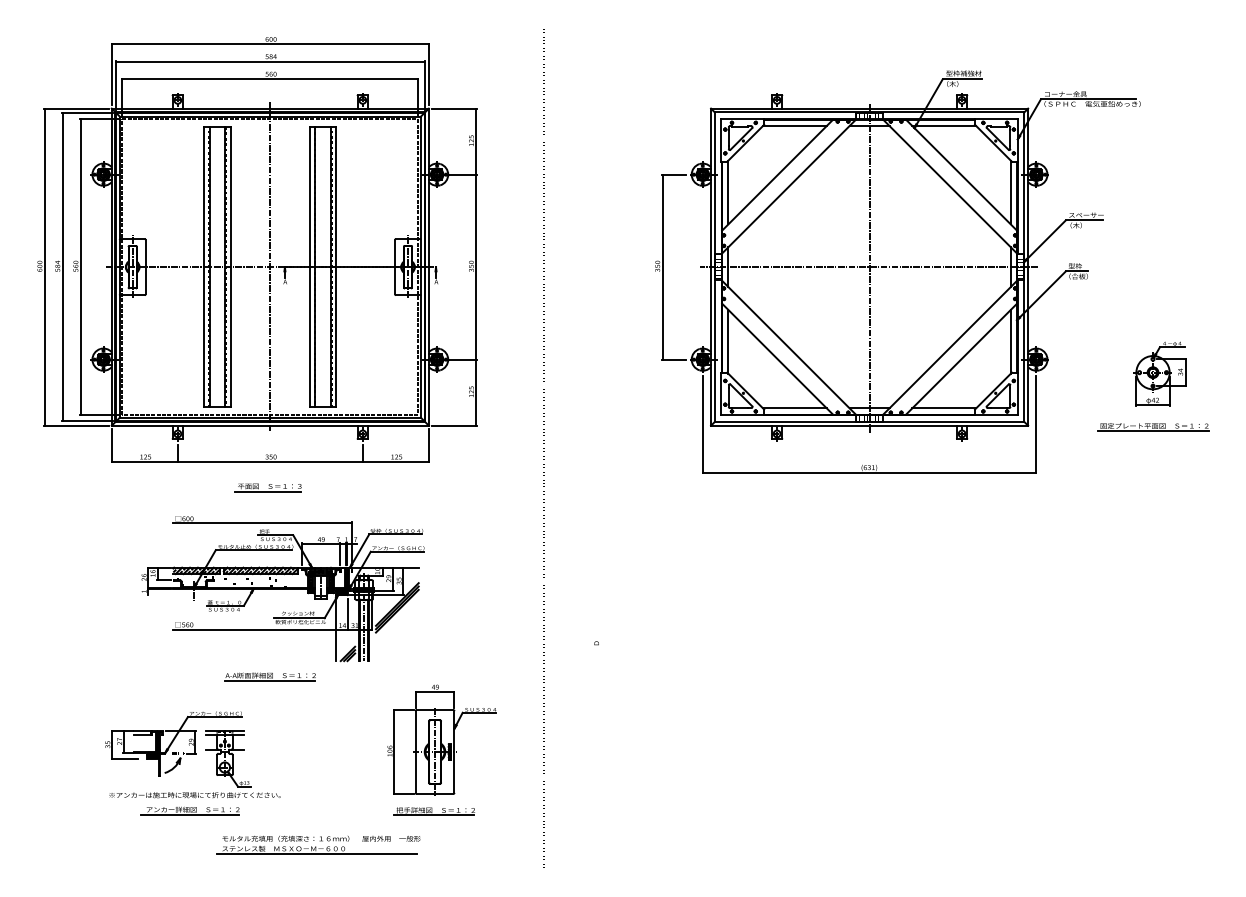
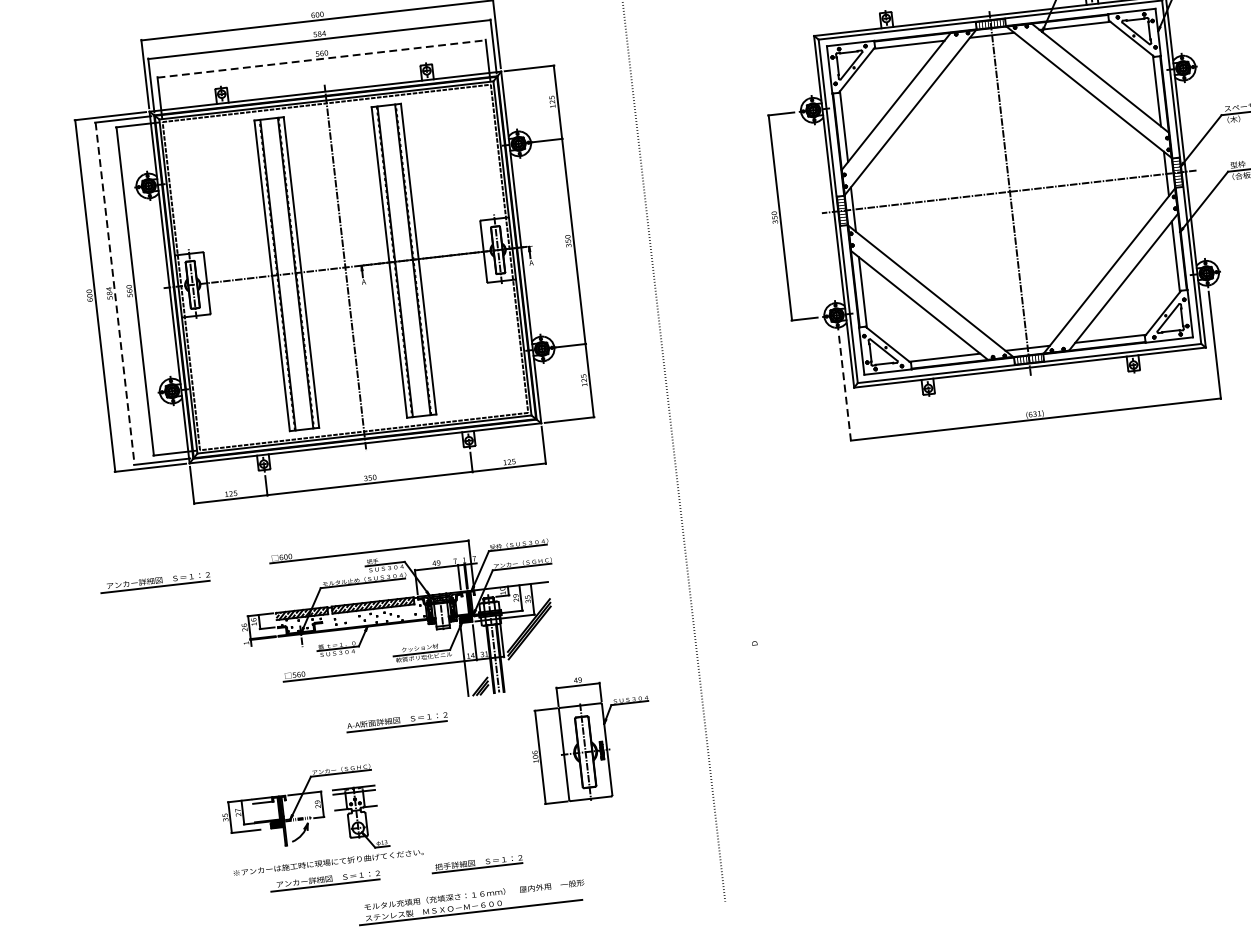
line: (270, 79) -> (321, 59), solid -> dashed
line: (62, 267) -> (114, 294), solid -> dashed
line: (702, 424) -> (844, 387), solid -> dashed
part: (267, 487) -> (370, 512), removed
part: (68, 527) -> (154, 581), added
part: (441, 739) -> (591, 737), moved
part: (433, 811) -> (476, 864), moved

